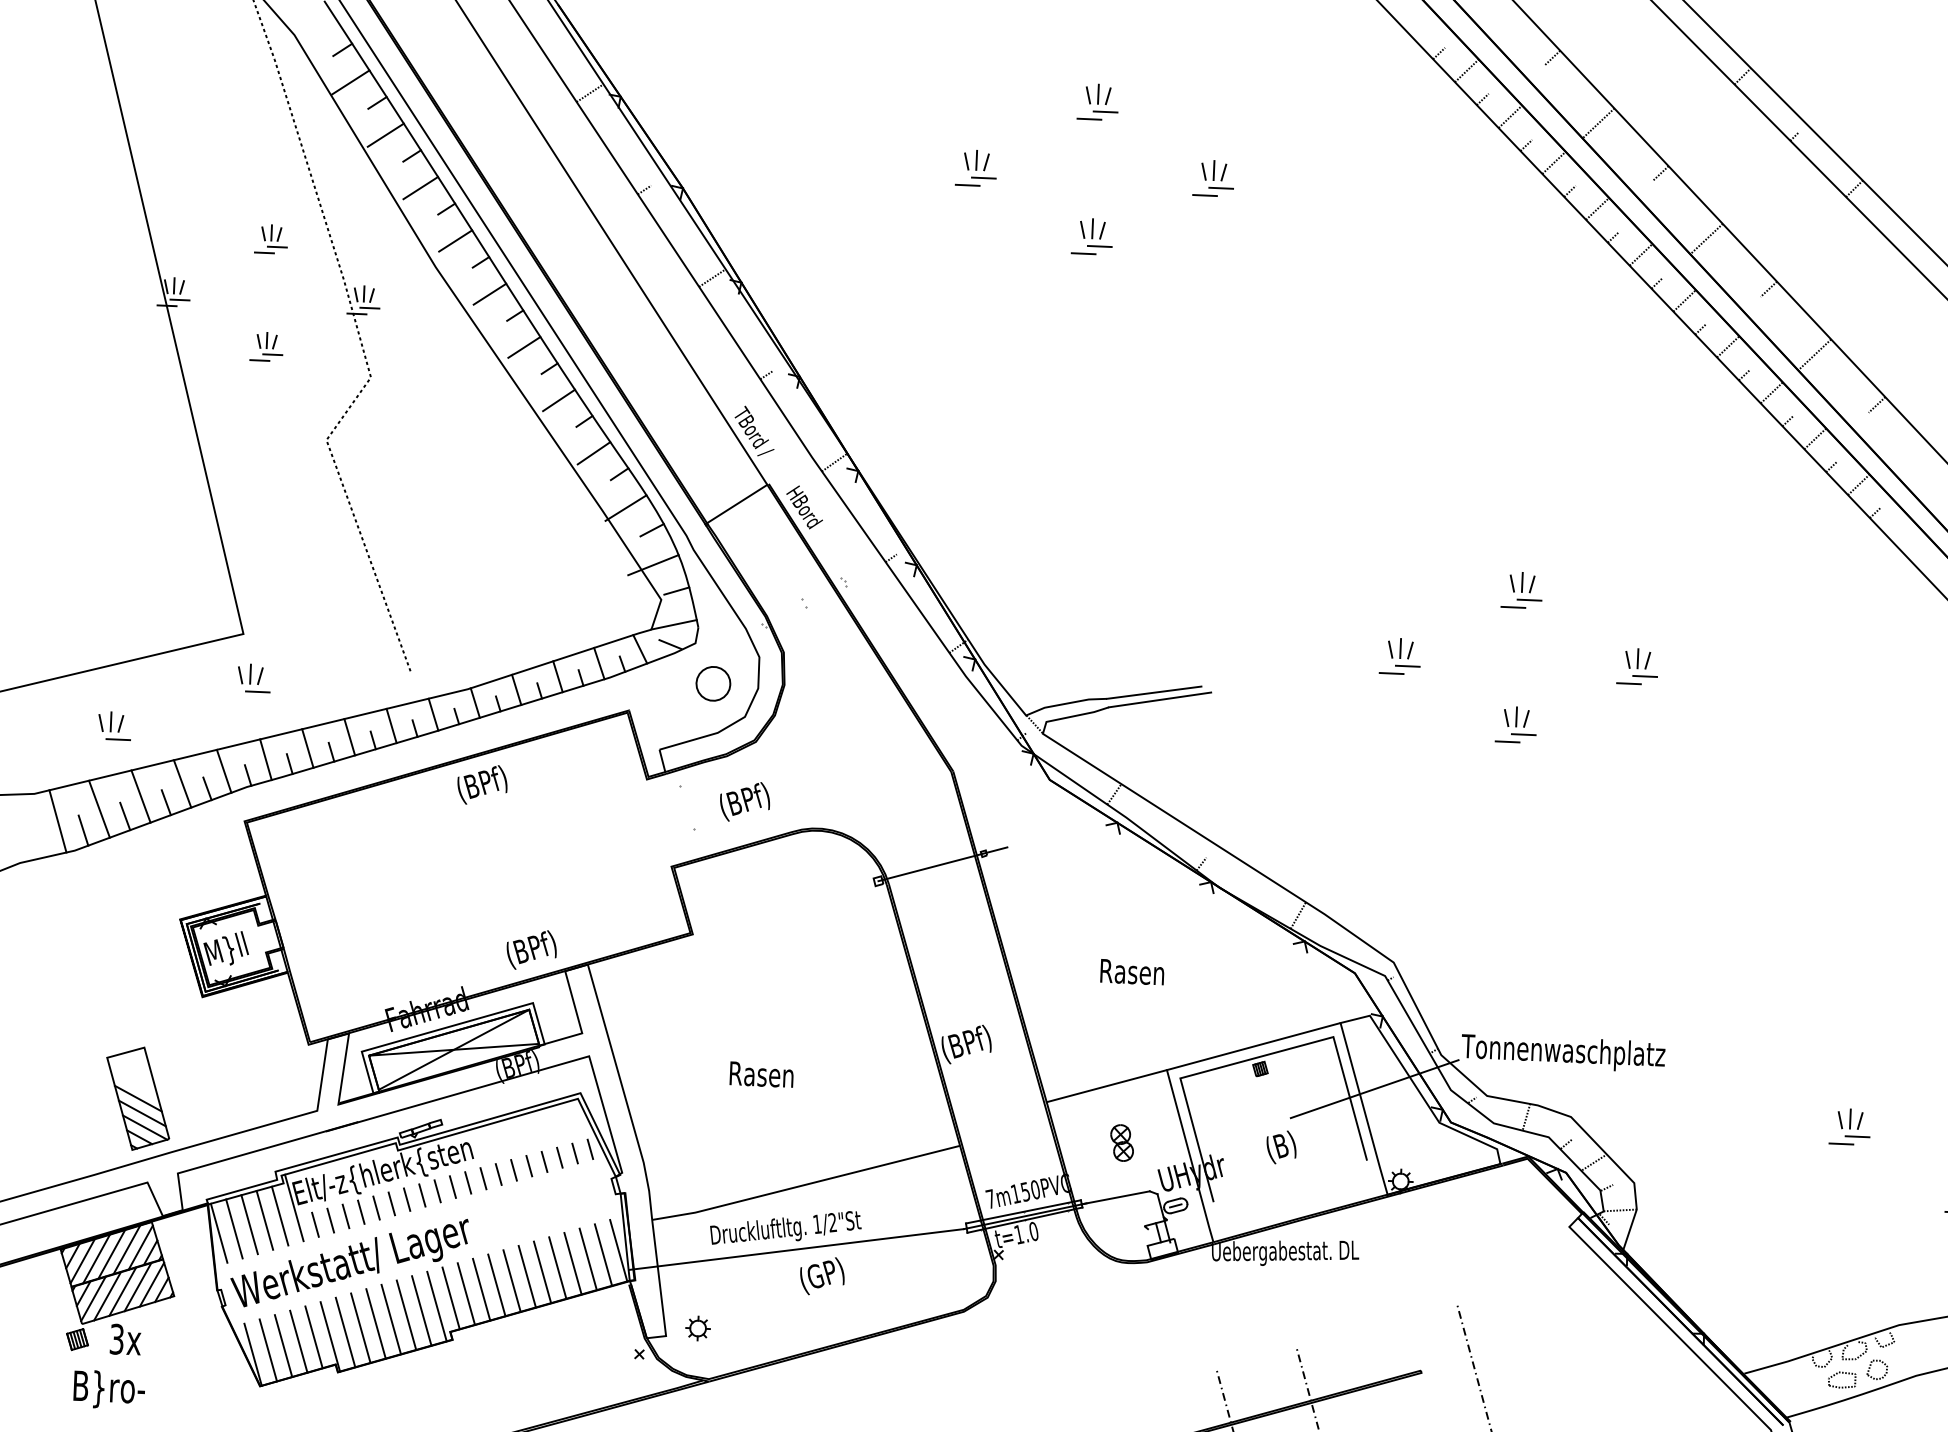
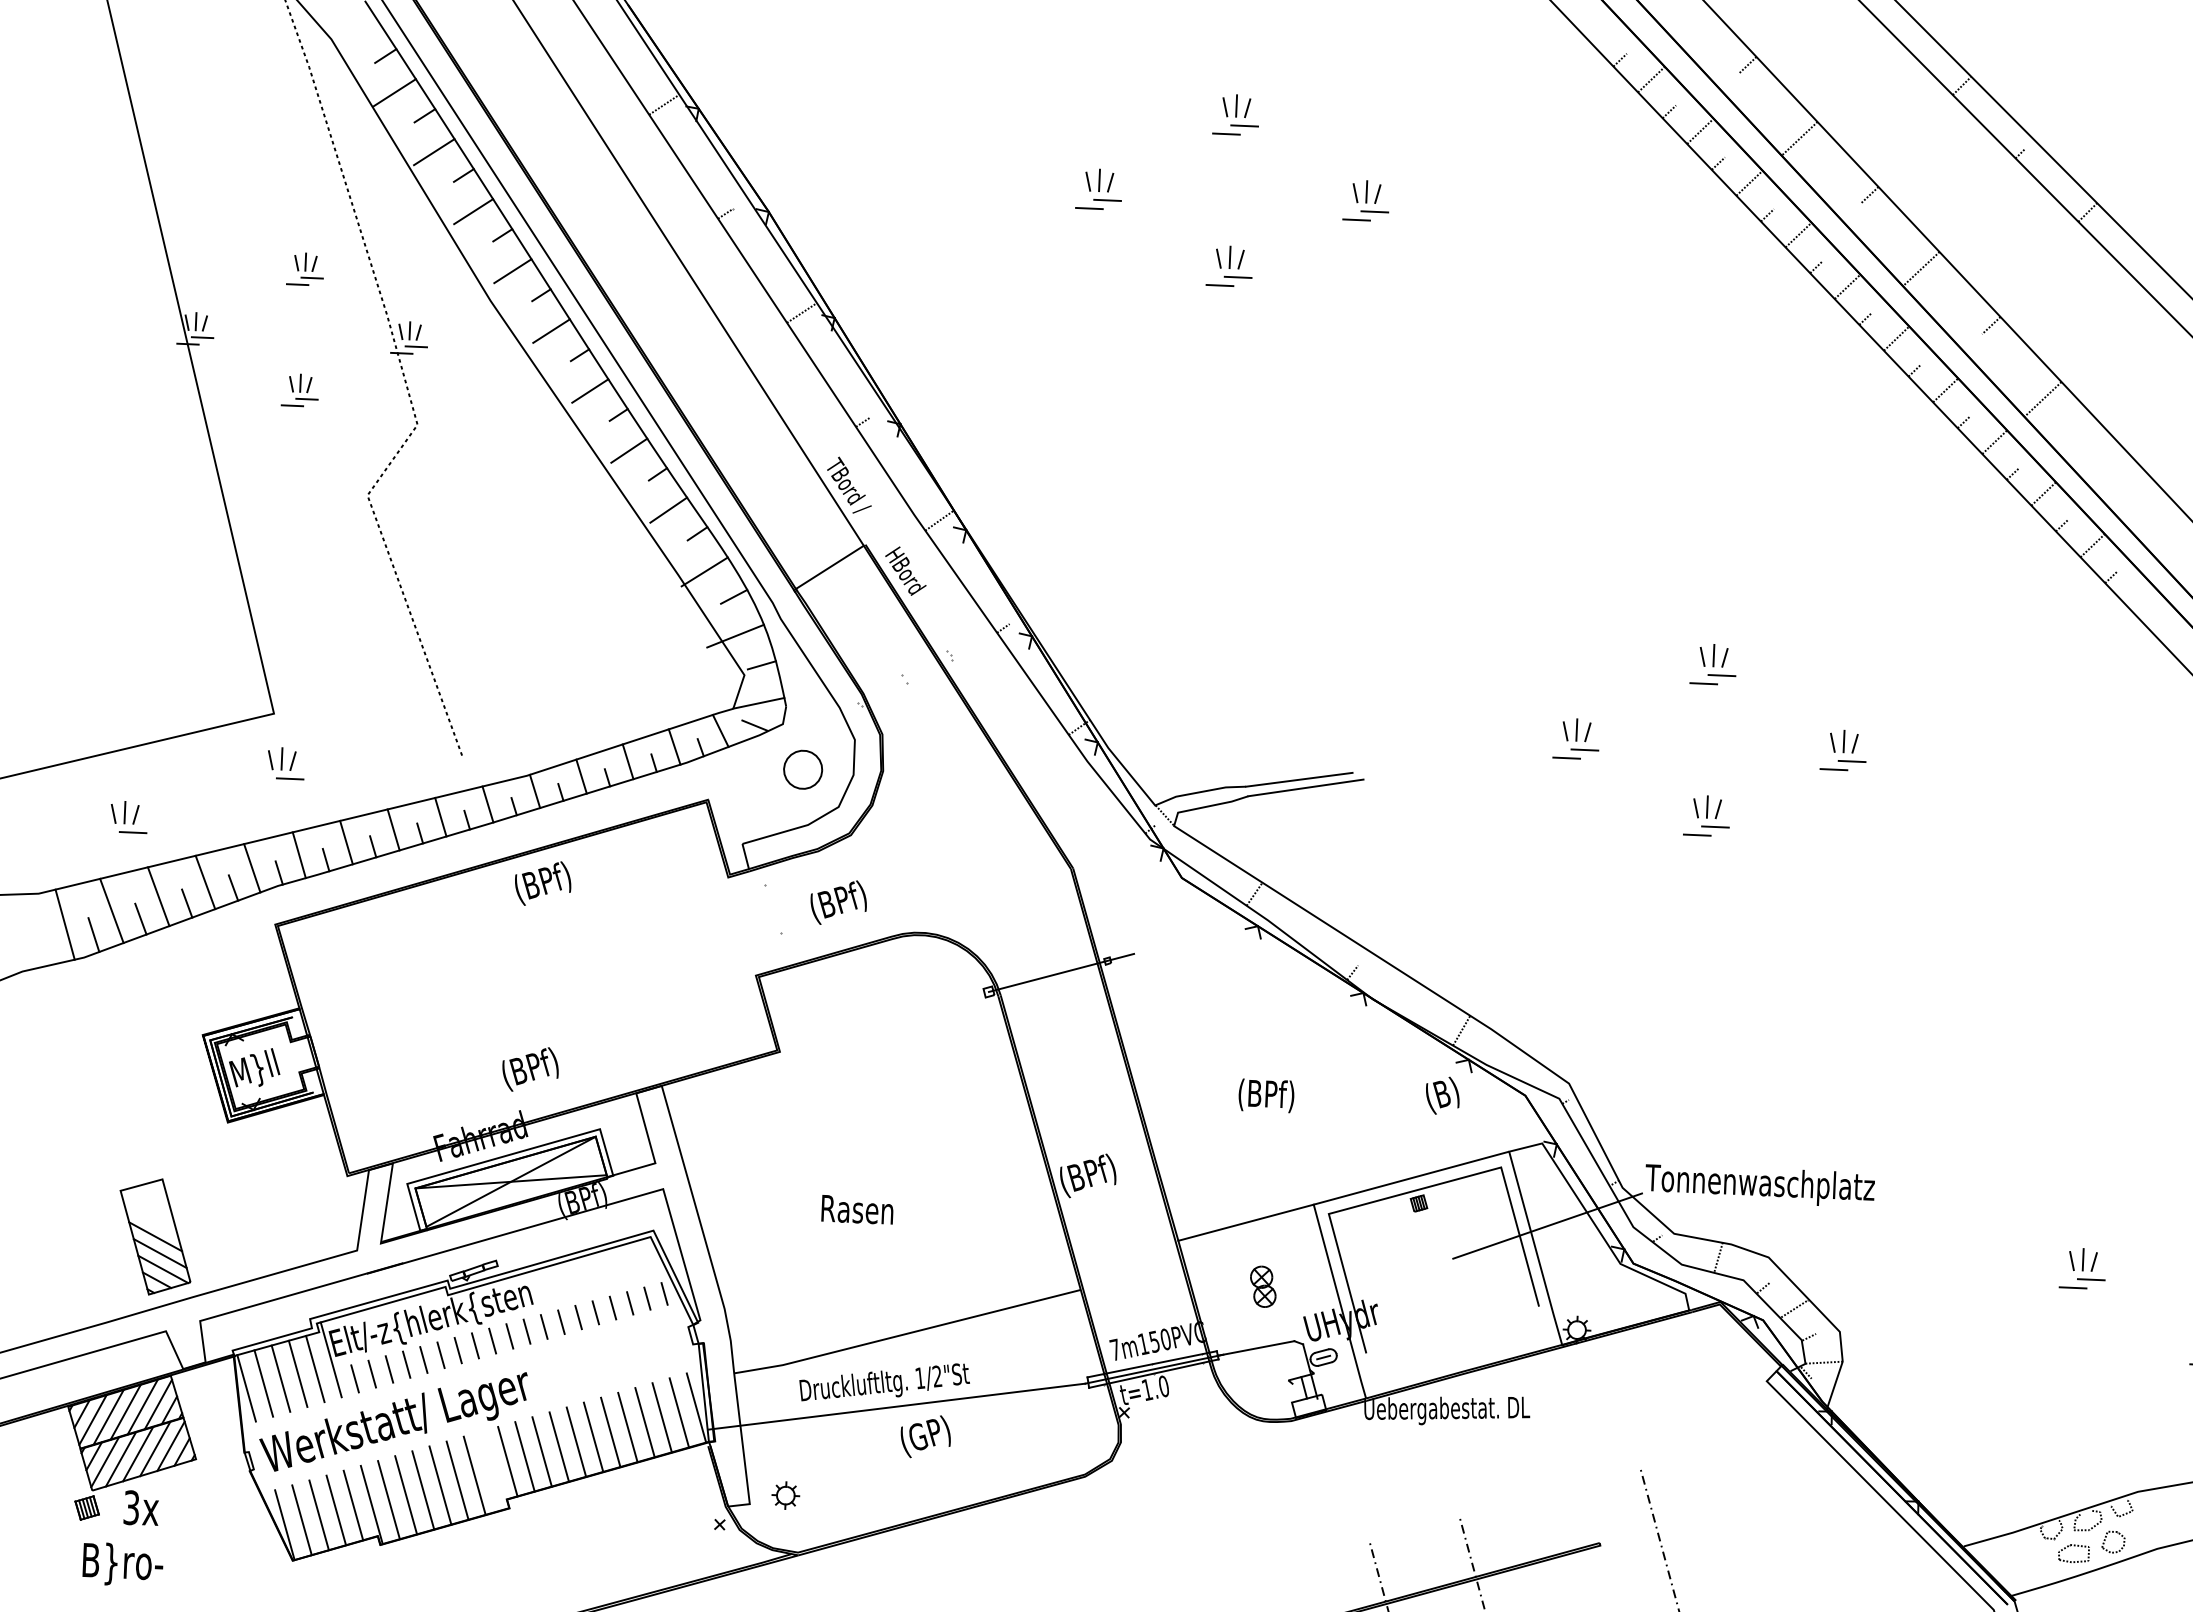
line: (1876, 404) -> (2112, 455), removed
text: (531, 950) -> (530, 1069), moved
text: (1132, 973) -> (1274, 1095), Rasen -> (BPf)
text: (1281, 1147) -> (1442, 1095), moved
line: (436, 1306) -> (491, 1470), removed

